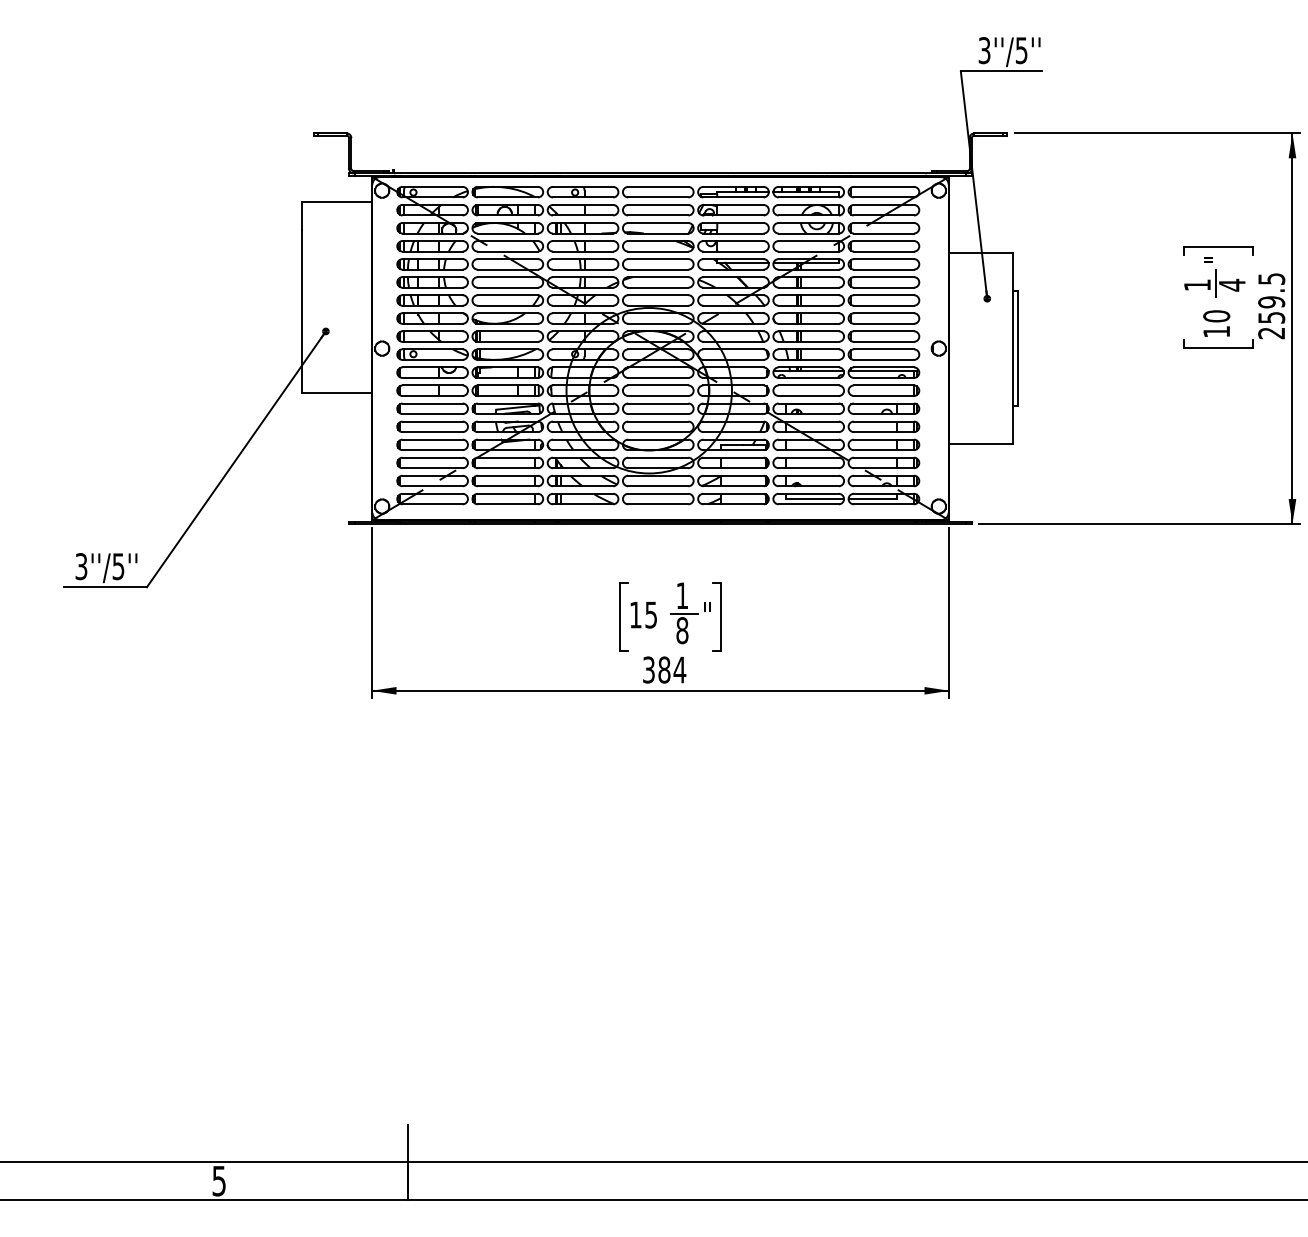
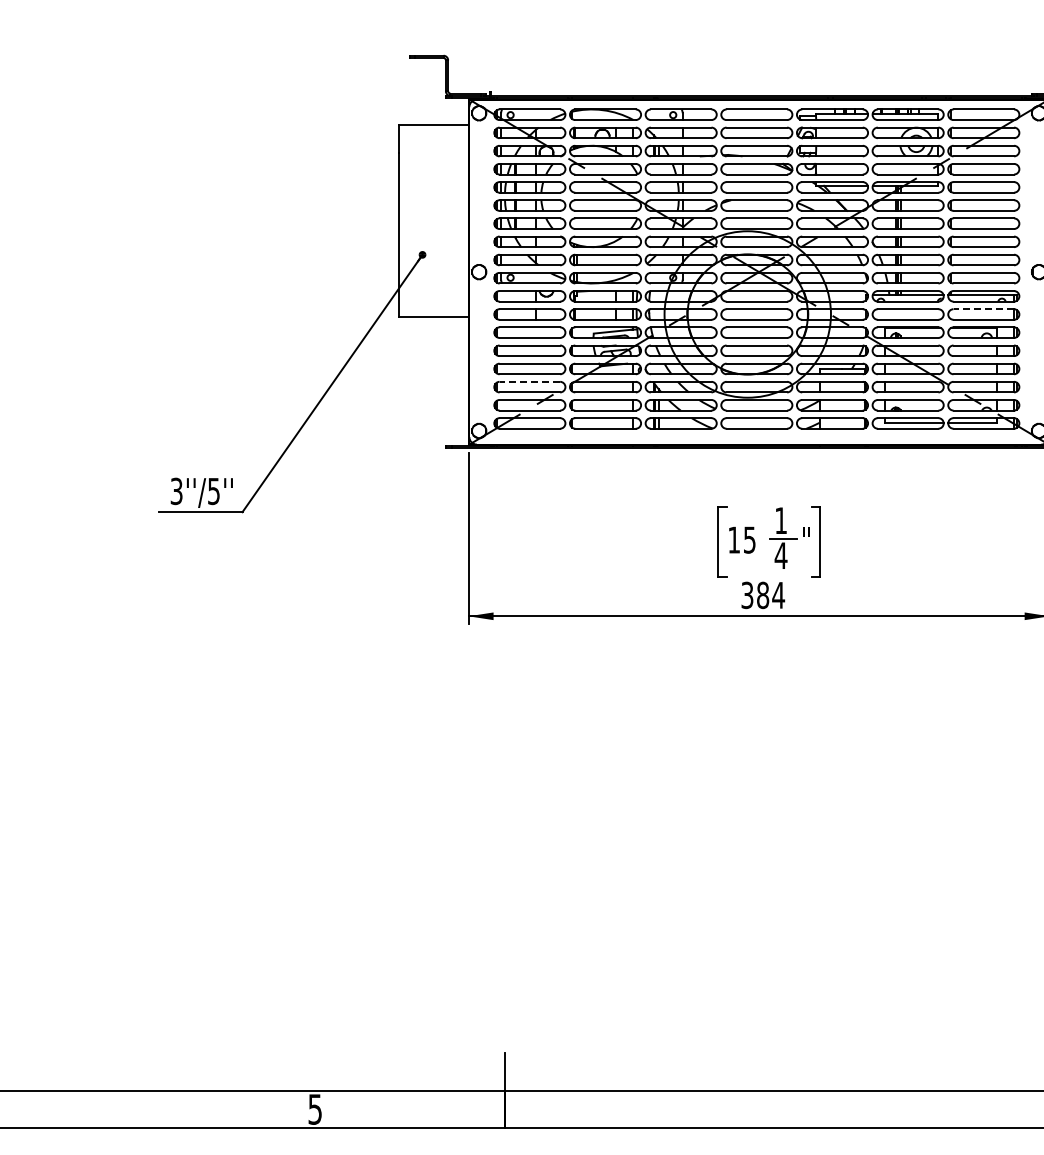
line: (883, 385) -> (983, 309), solid -> dashed
line: (432, 457) -> (529, 381), solid -> dashed
text: (682, 630) -> (781, 555), 8 -> 4

